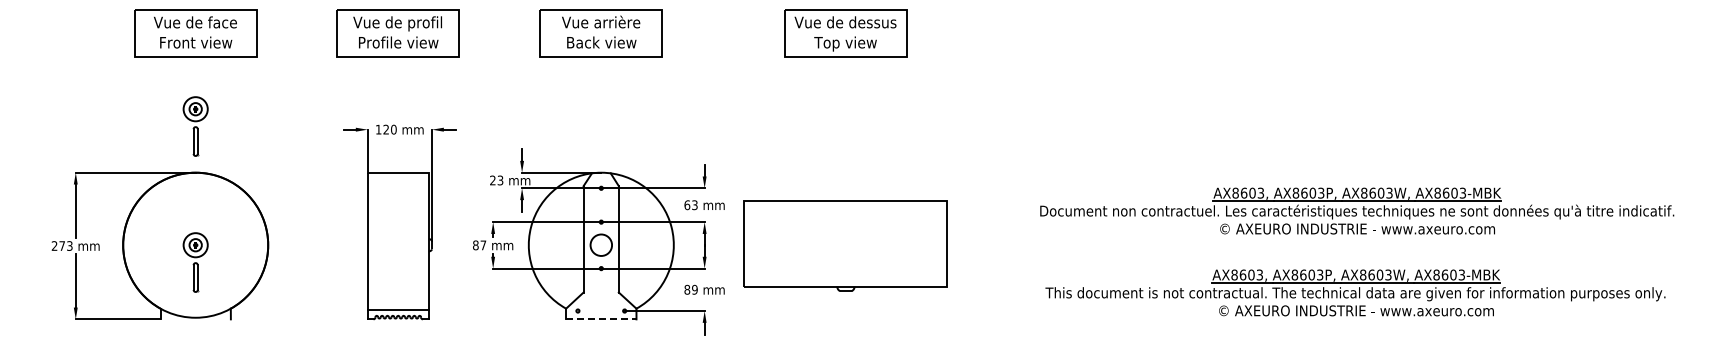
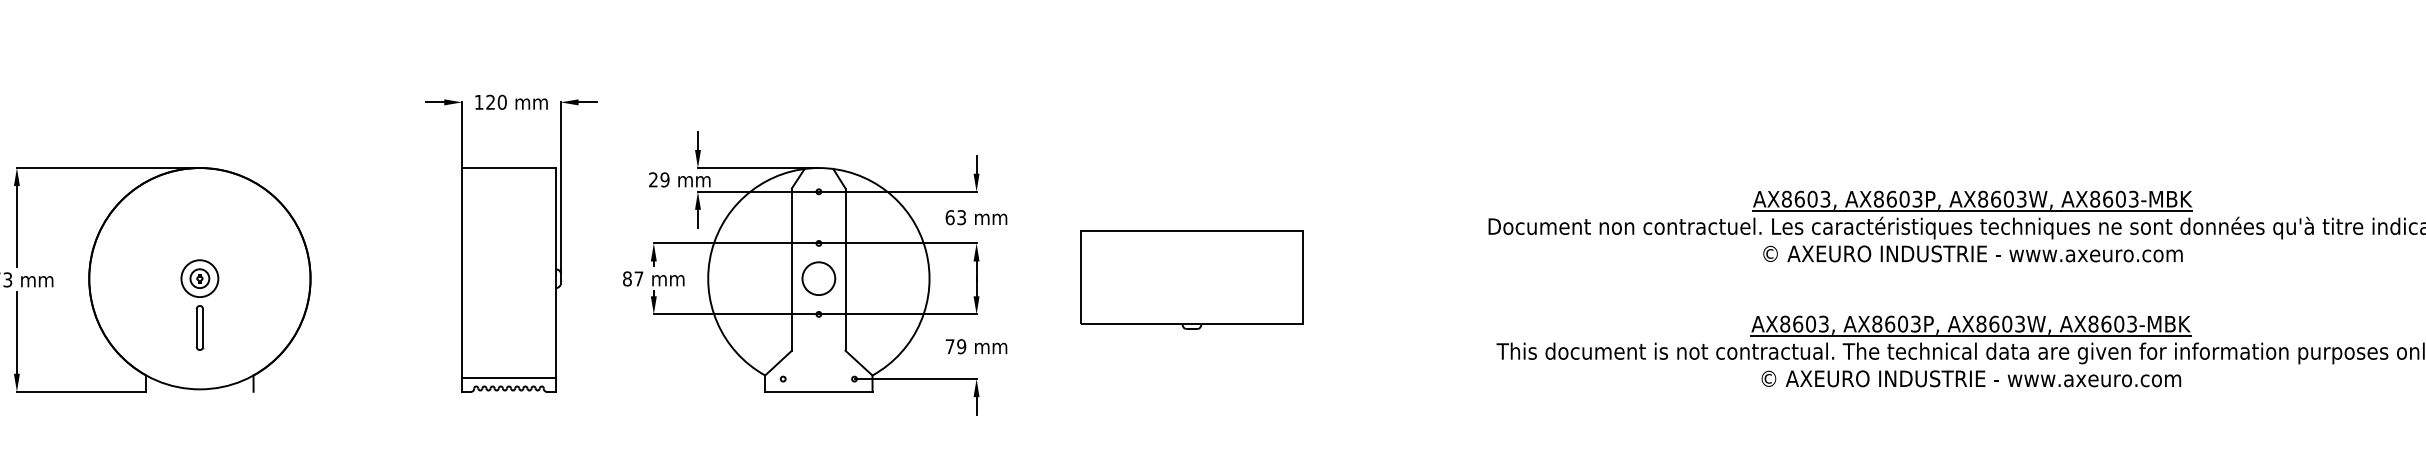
part: (195, 126) -> (199, 97), removed
text: (500, 180) -> (665, 179), 23 -> 29
part: (845, 245) -> (1191, 279), size x0.71
text: (687, 289) -> (950, 346), 89 -> 79
line: (601, 319) -> (819, 392), dashed -> solid

